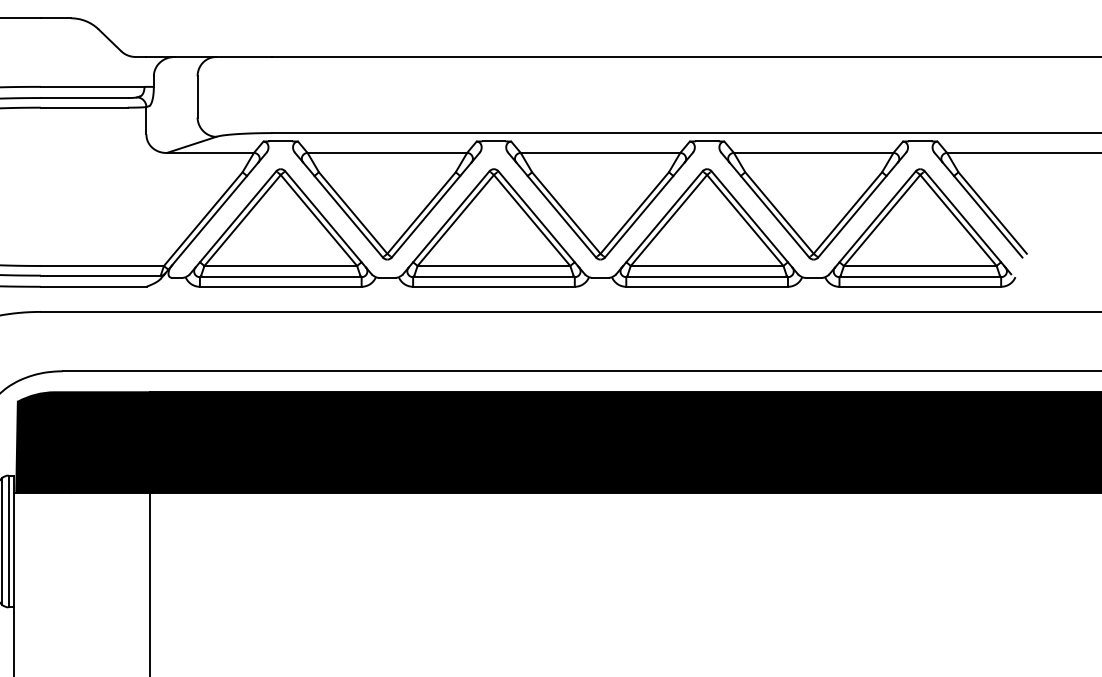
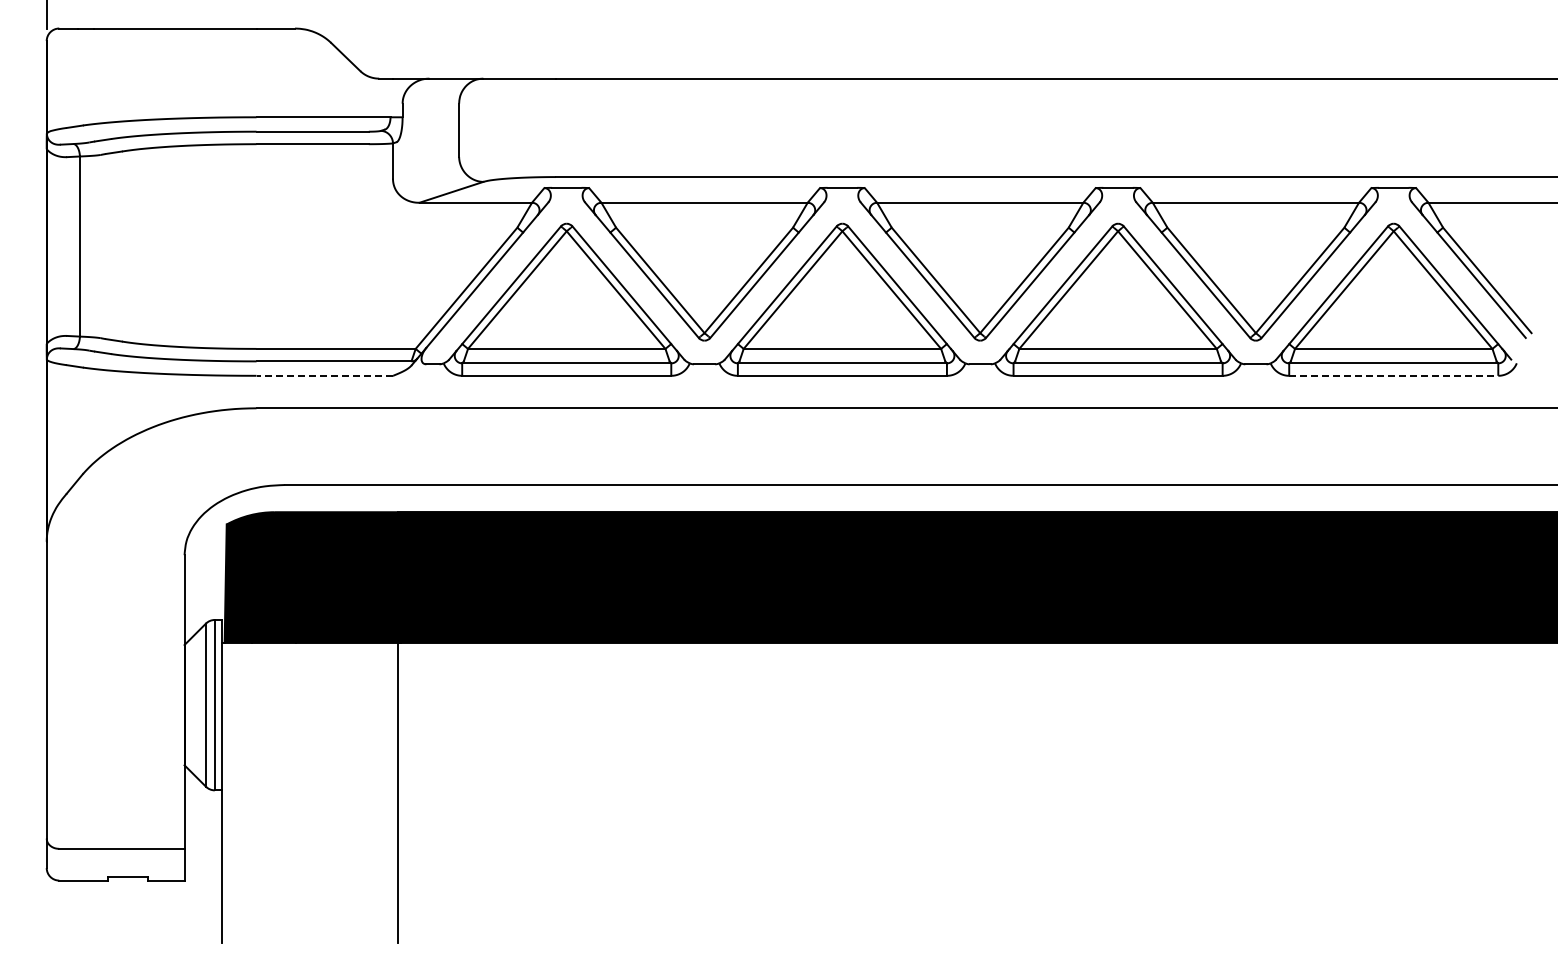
line: (93, 286) -> (324, 375), solid -> dashed
line: (920, 286) -> (1393, 375), solid -> dashed

